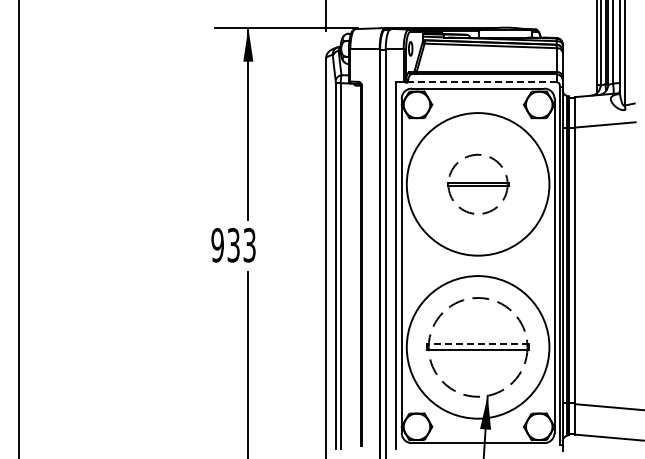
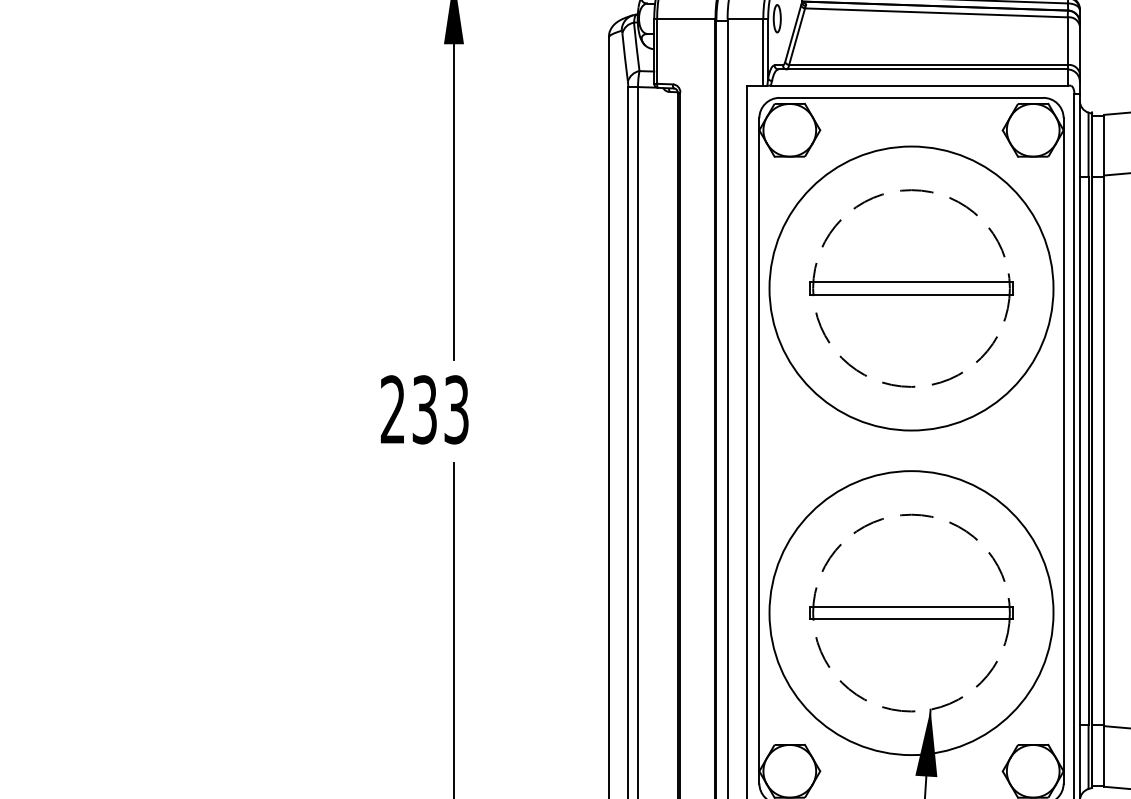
line: (482, 82) -> (920, 85), dashed -> solid
part: (477, 184) -> (910, 288), size x1.67
text: (217, 245) -> (392, 410), 933 -> 233
line: (478, 344) -> (912, 607), dashed -> solid

